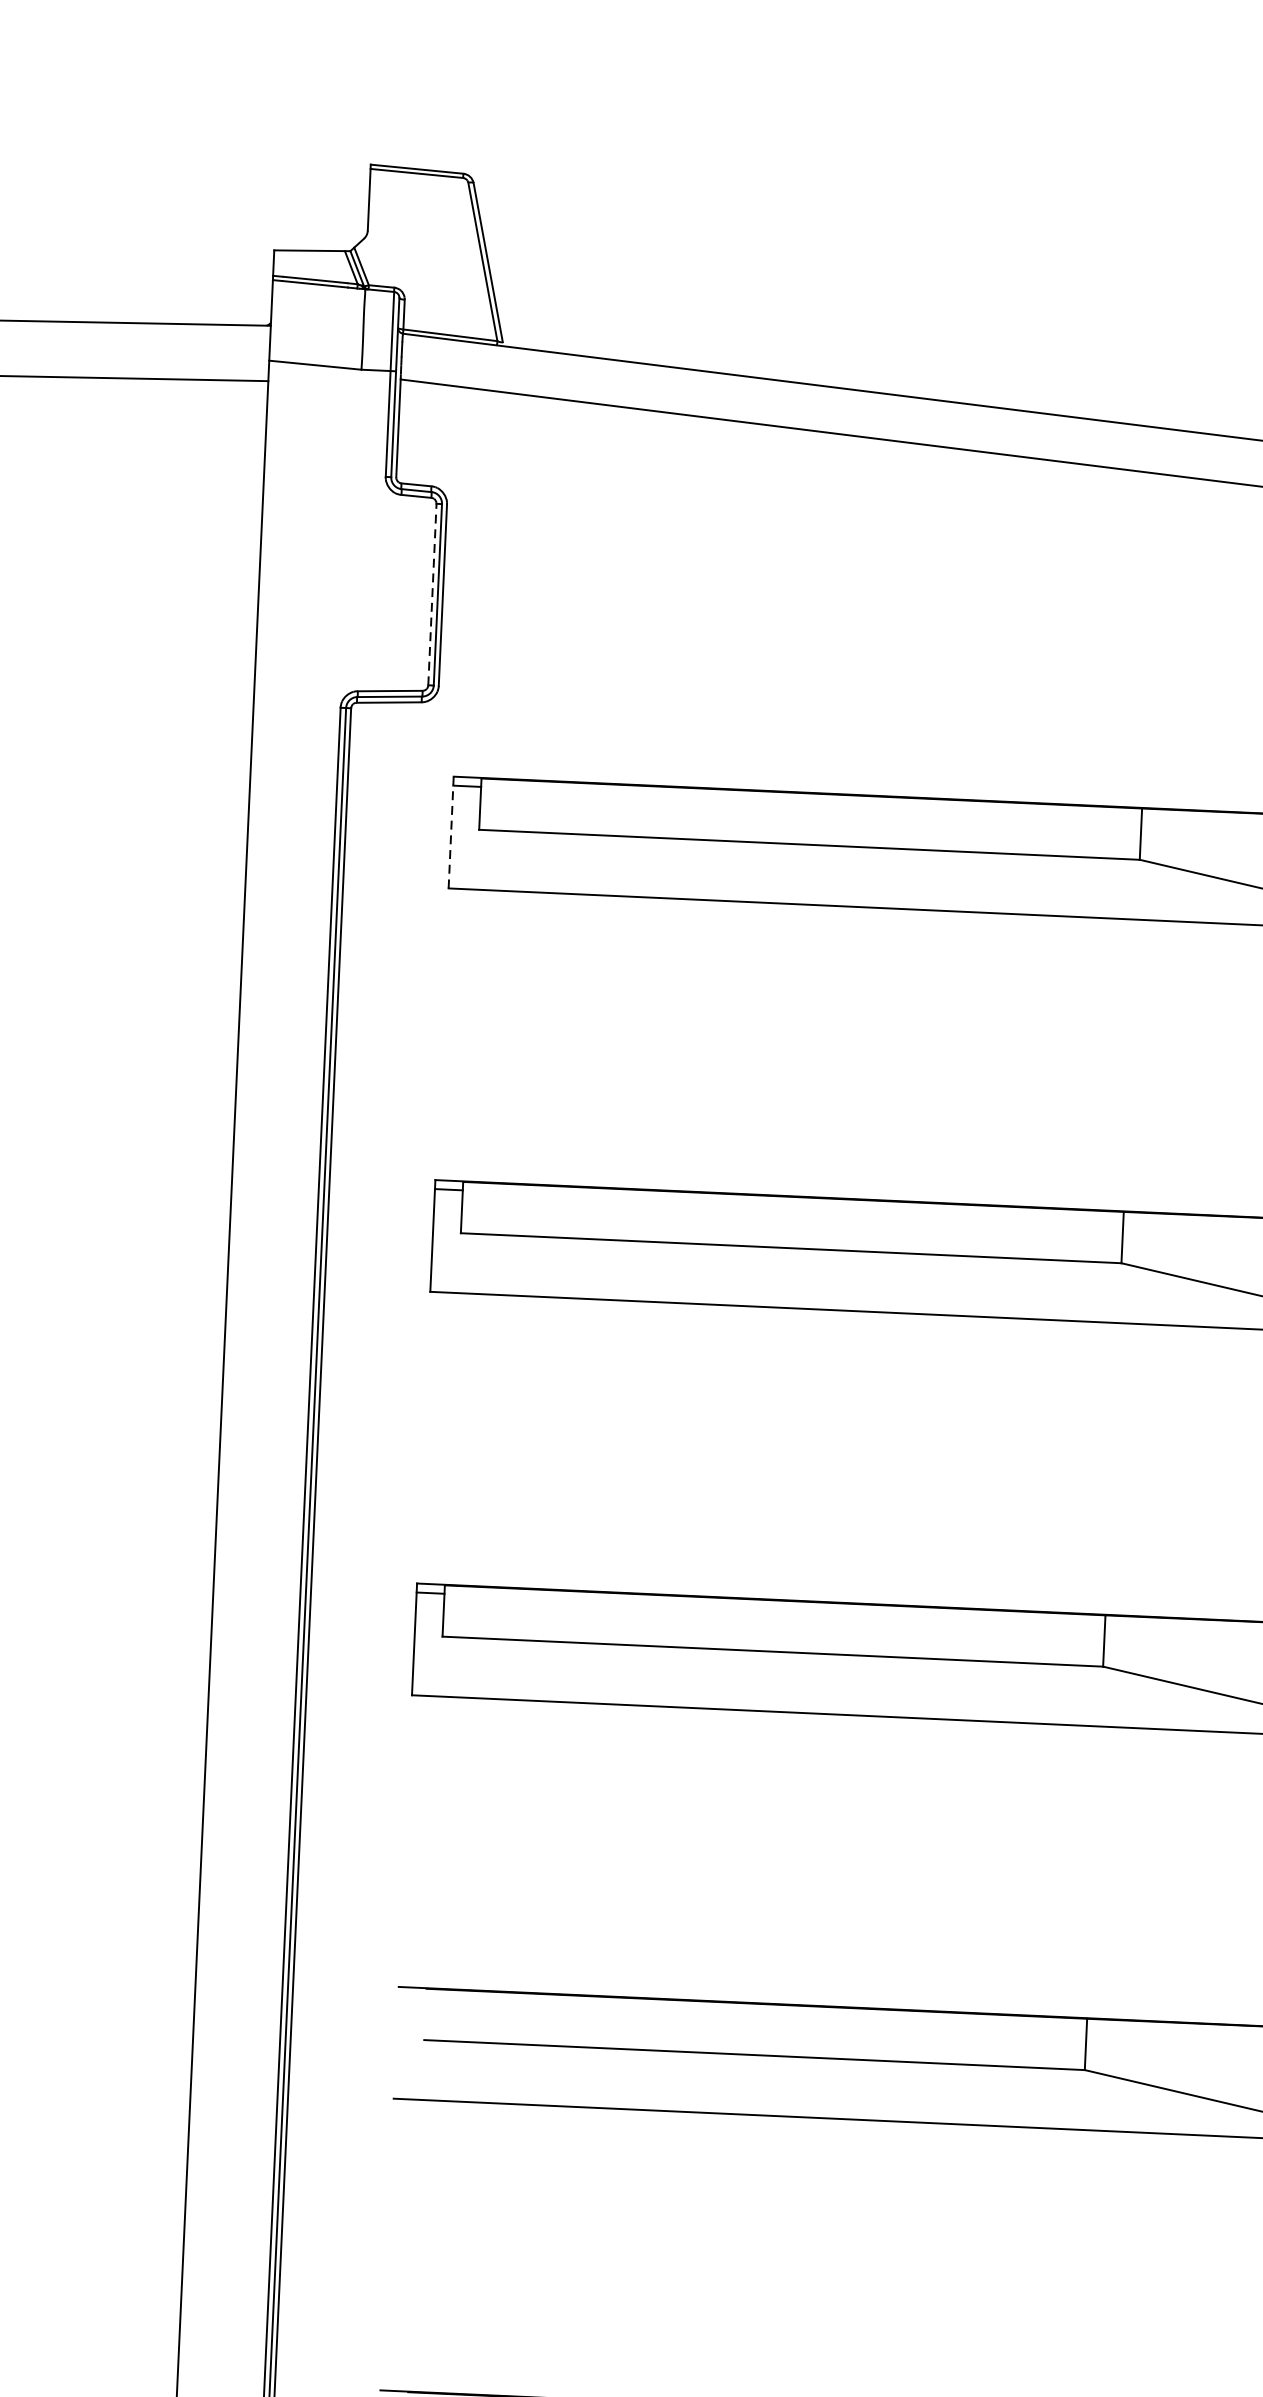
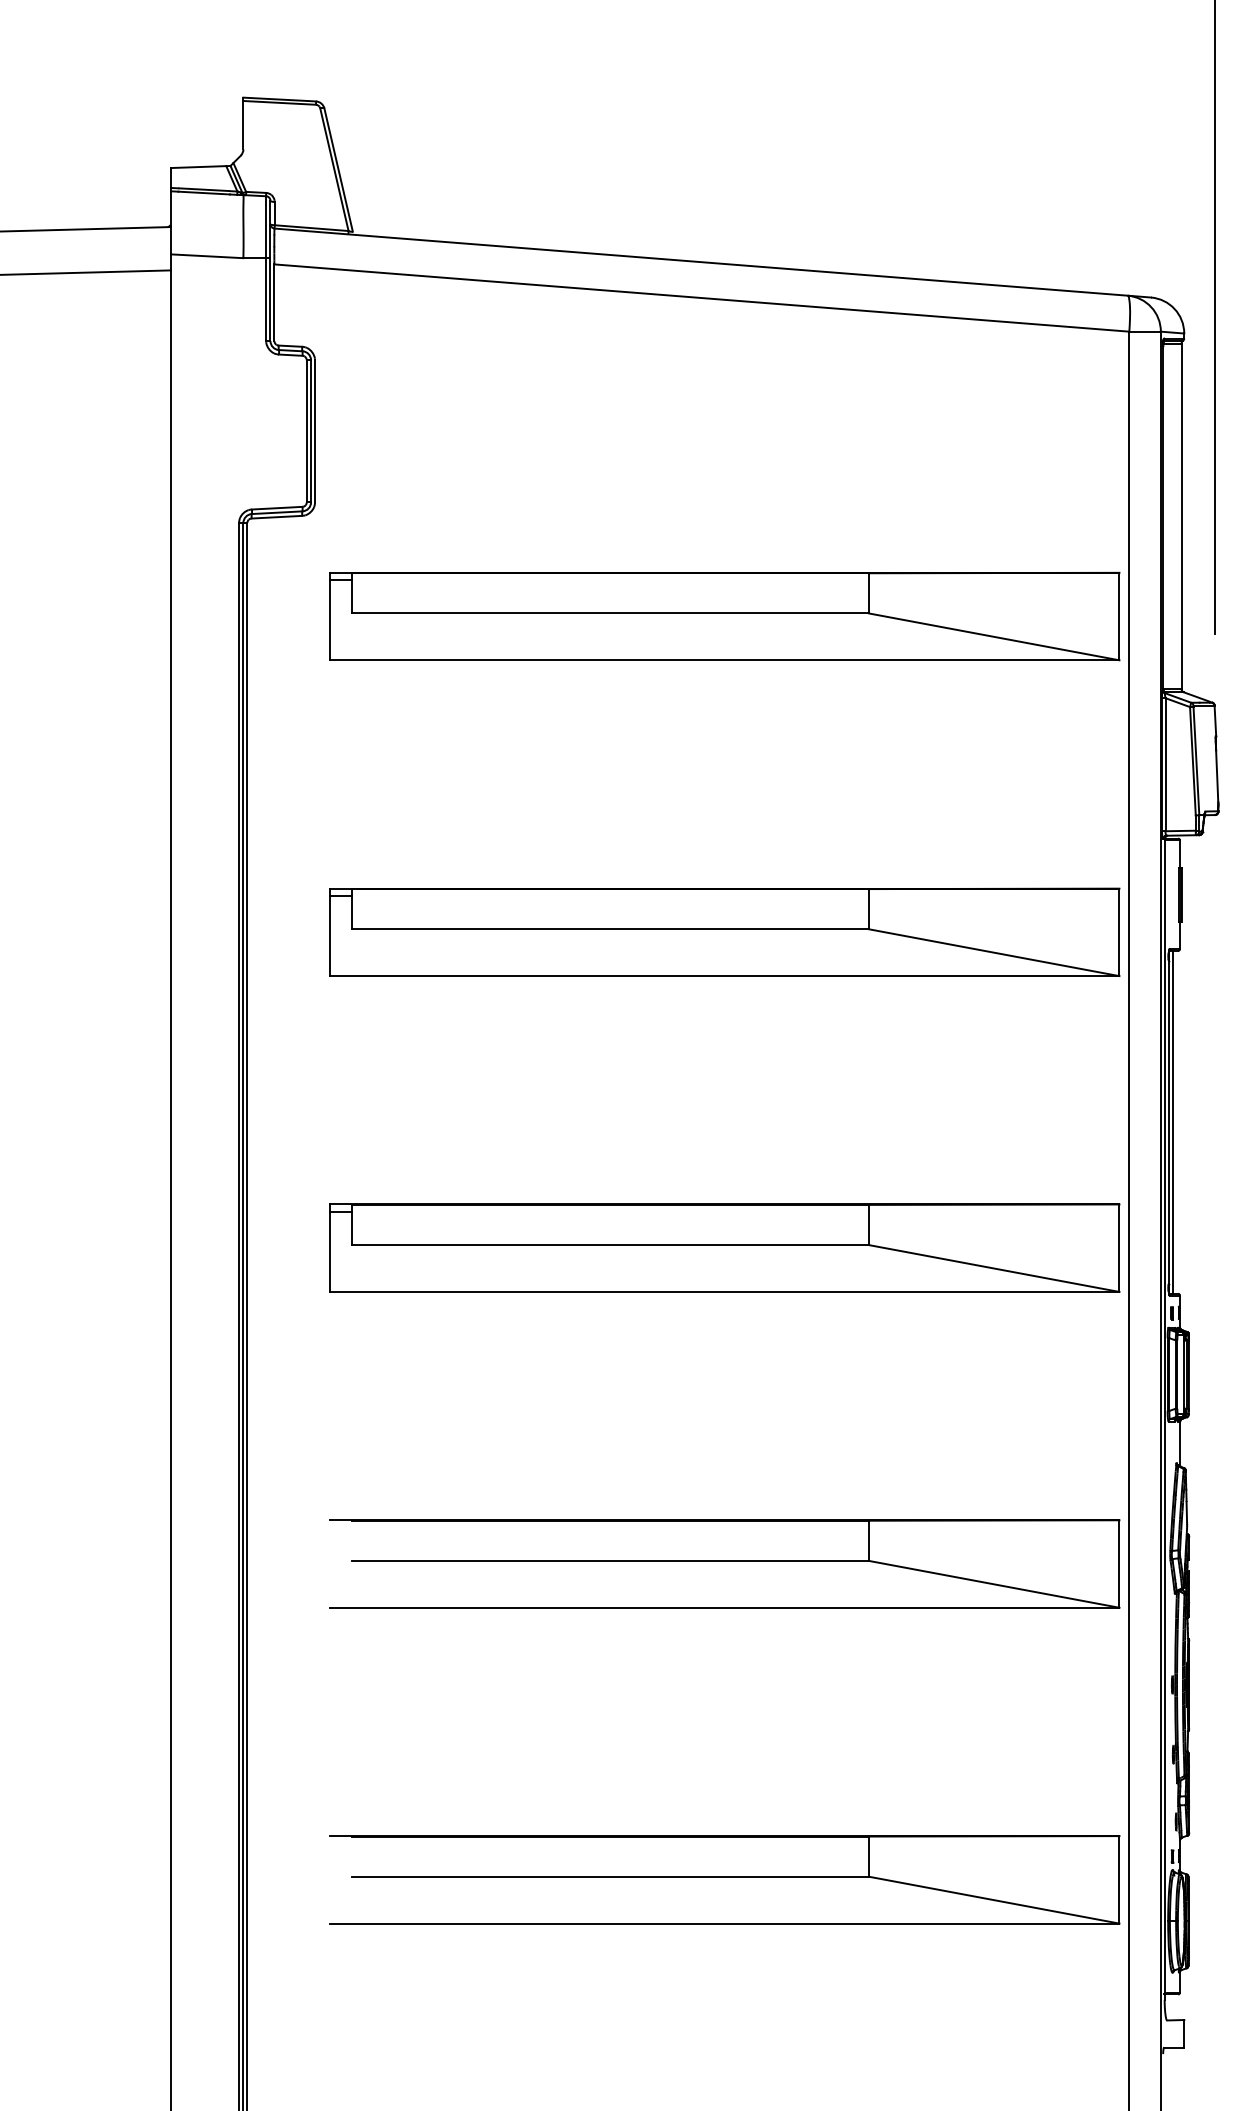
line: (432, 593) -> (306, 430), dashed -> solid
line: (450, 832) -> (329, 616), dashed -> solid

